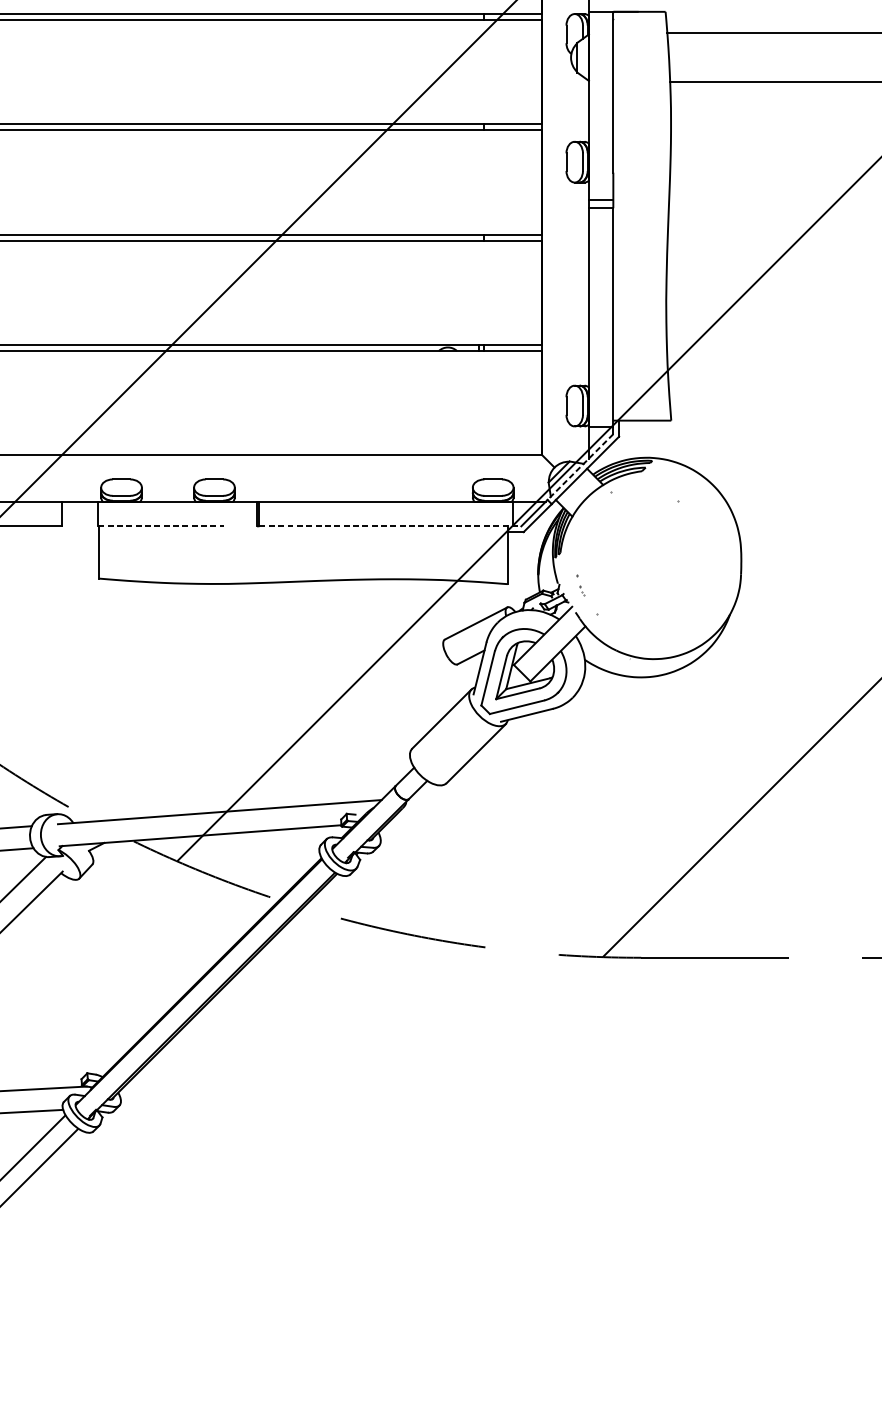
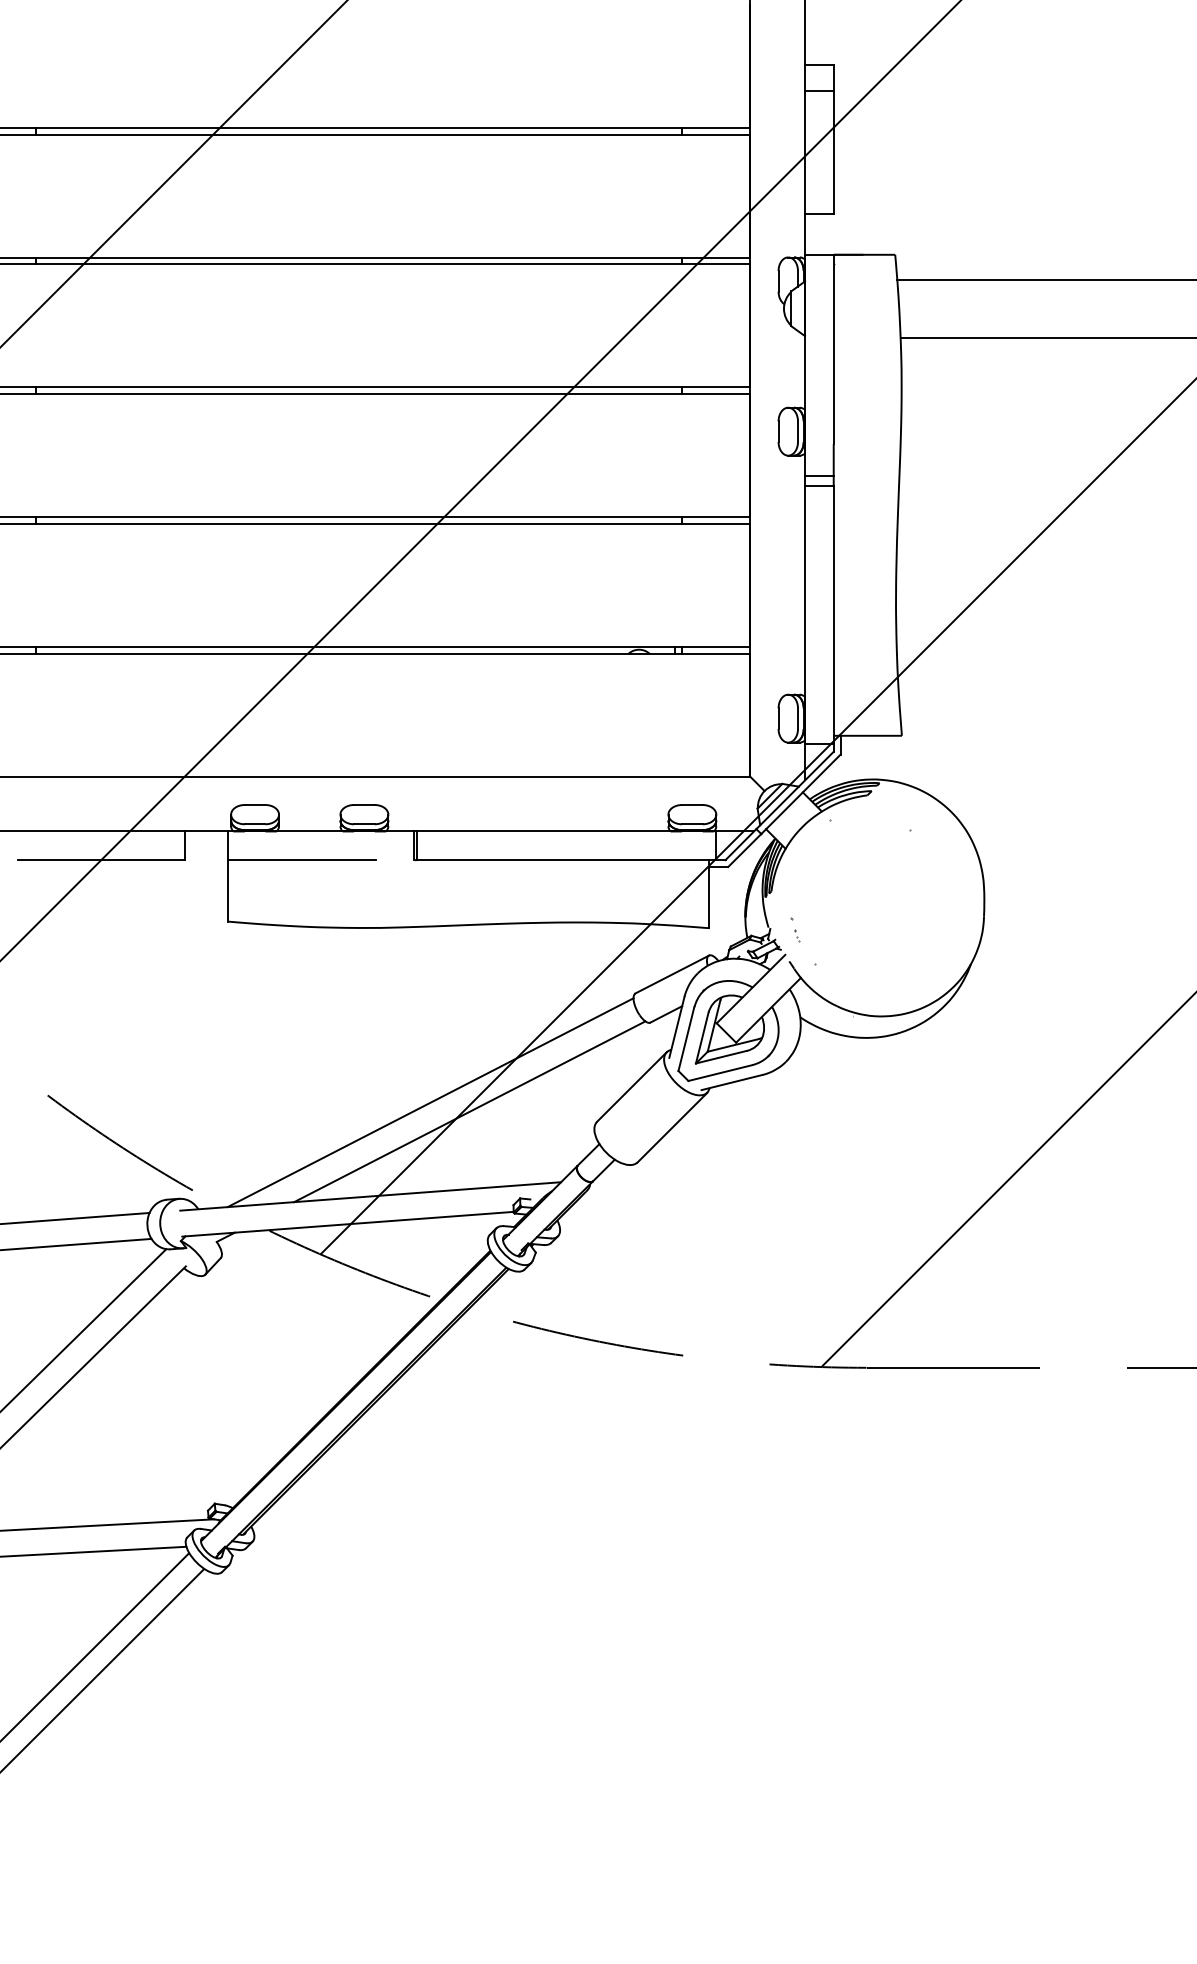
line: (580, 467) -> (795, 790), dashed -> solid
line: (161, 526) -> (302, 860), dashed -> solid
line: (390, 526) -> (571, 860), dashed -> solid
line: (270, 732) -> (430, 1102), added
line: (303, 739) -> (469, 1111), added

